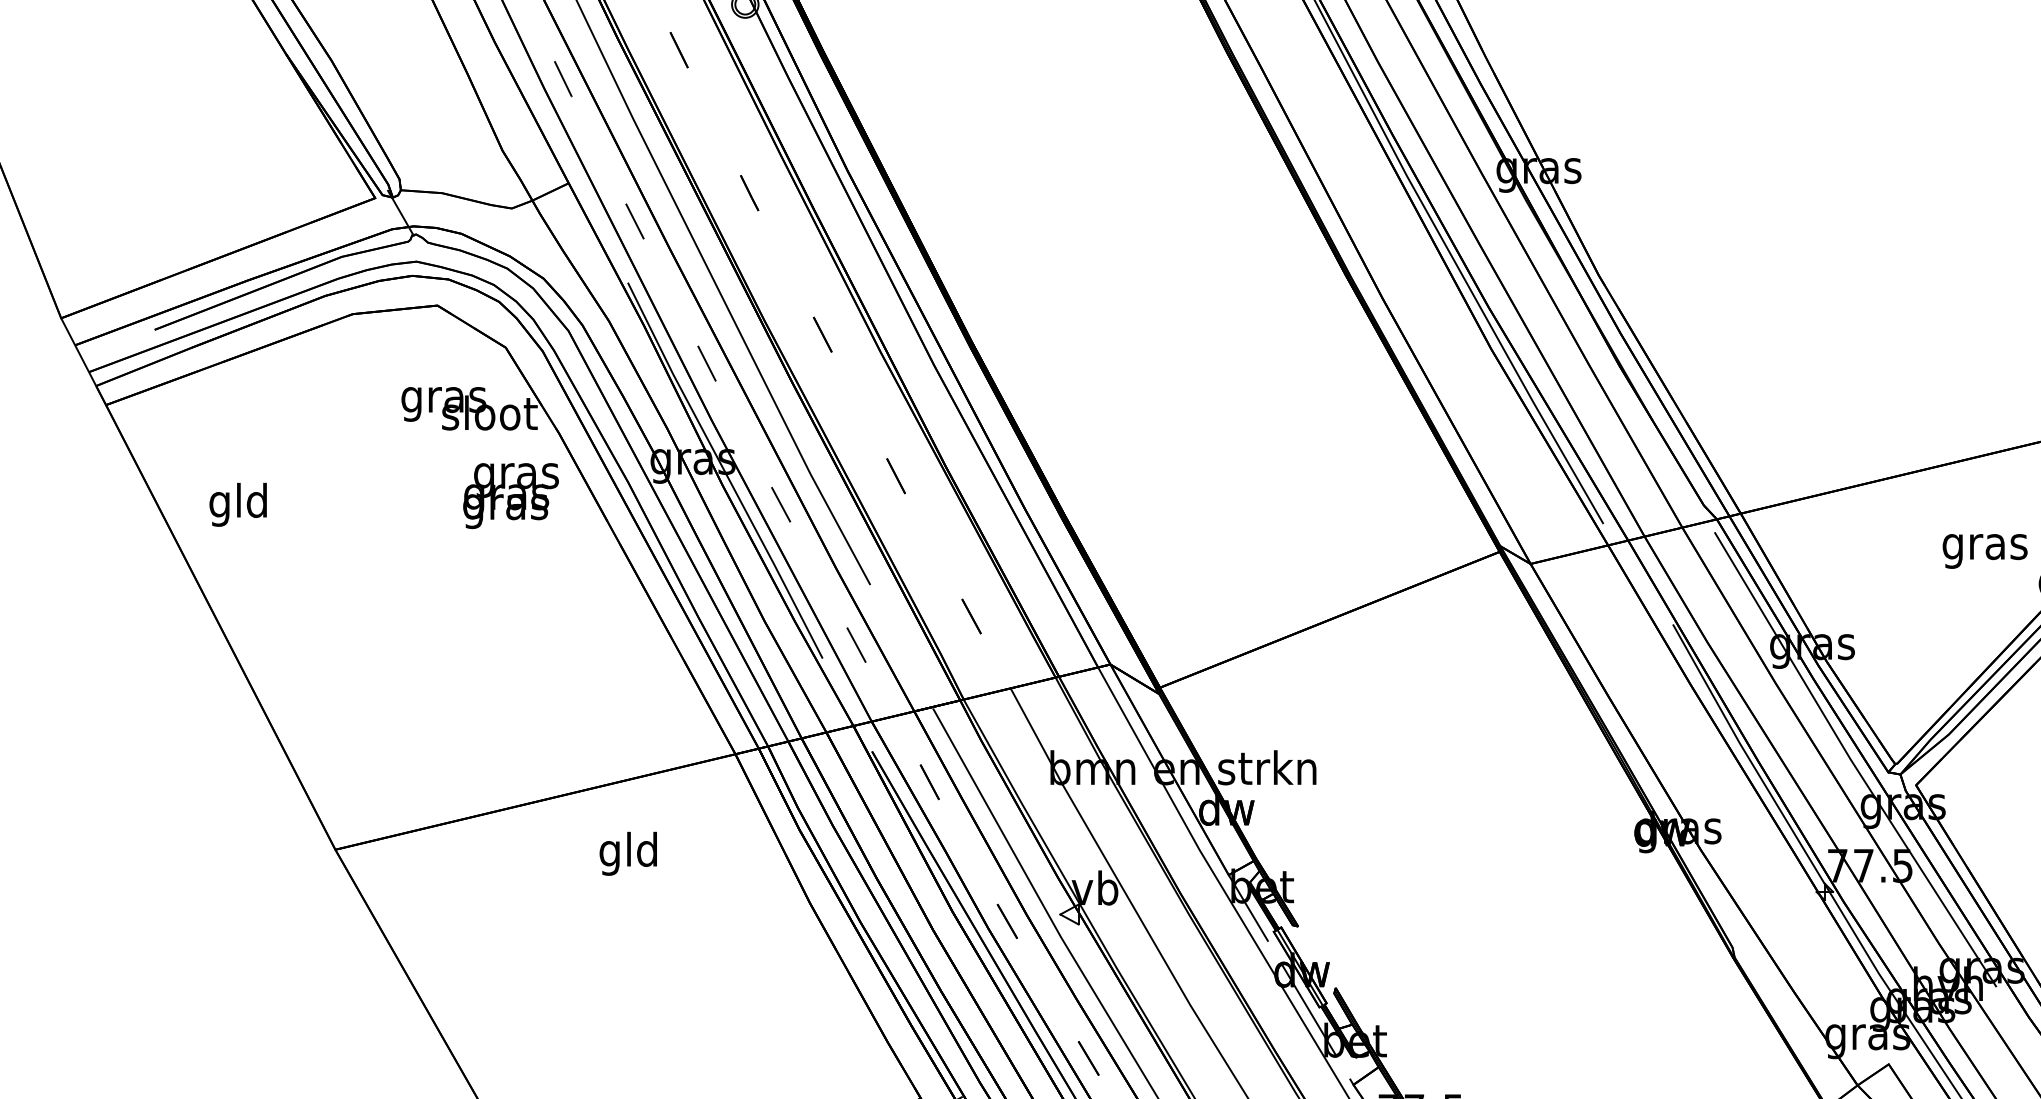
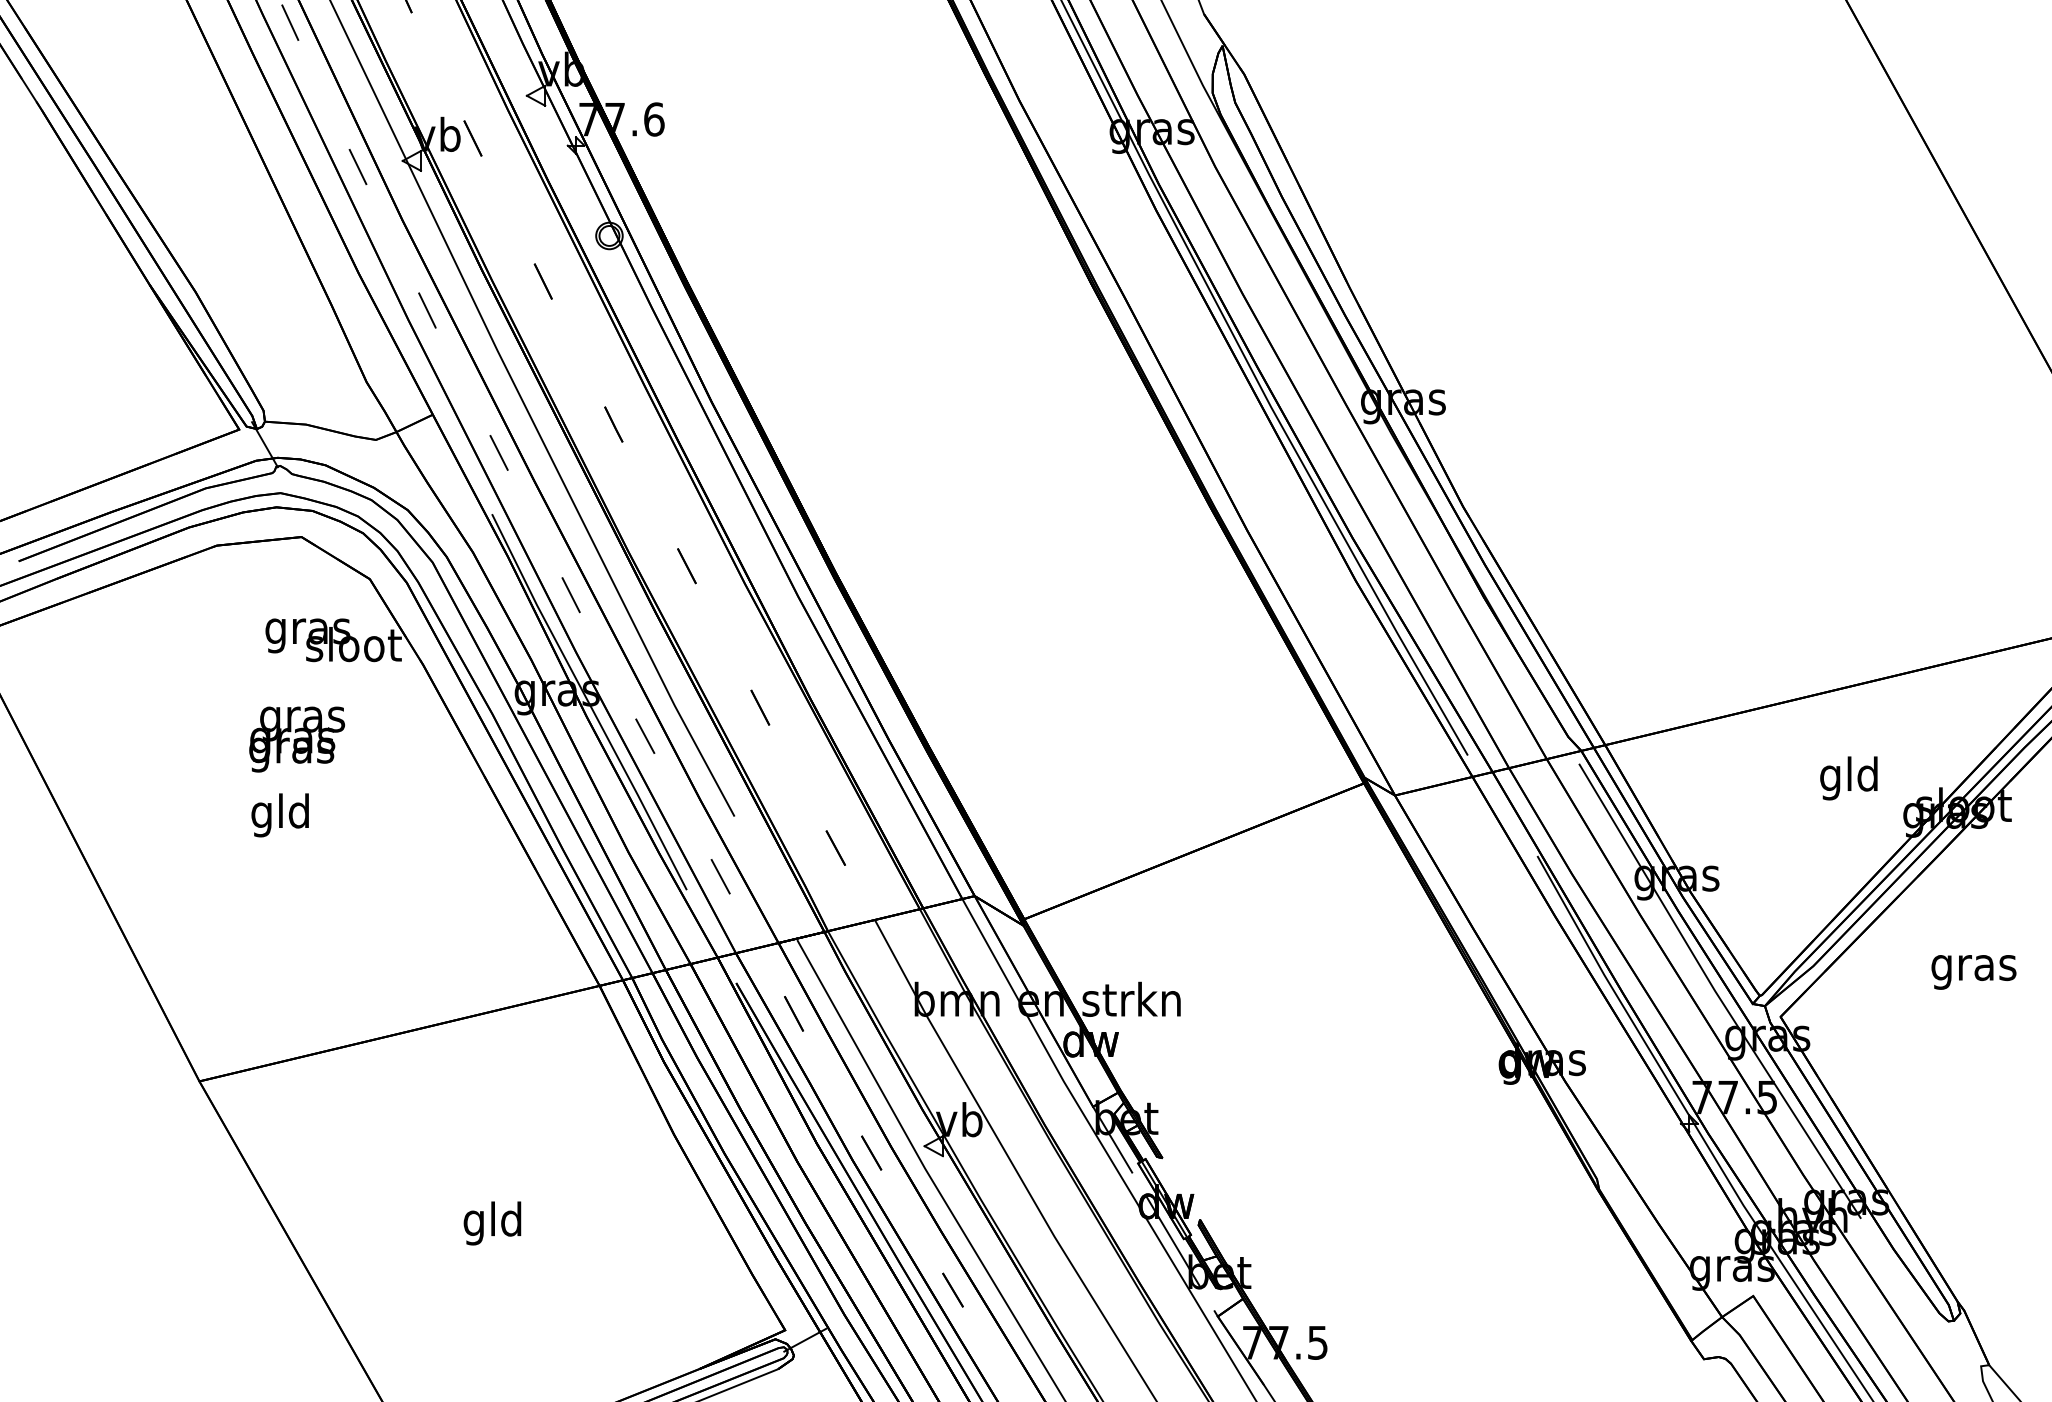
text: (511, 495) -> (297, 739), moved
text: (237, 504) -> (279, 815), moved
text: (1984, 546) -> (1849, 778), gras -> gld
text: (628, 853) -> (492, 1223), moved

